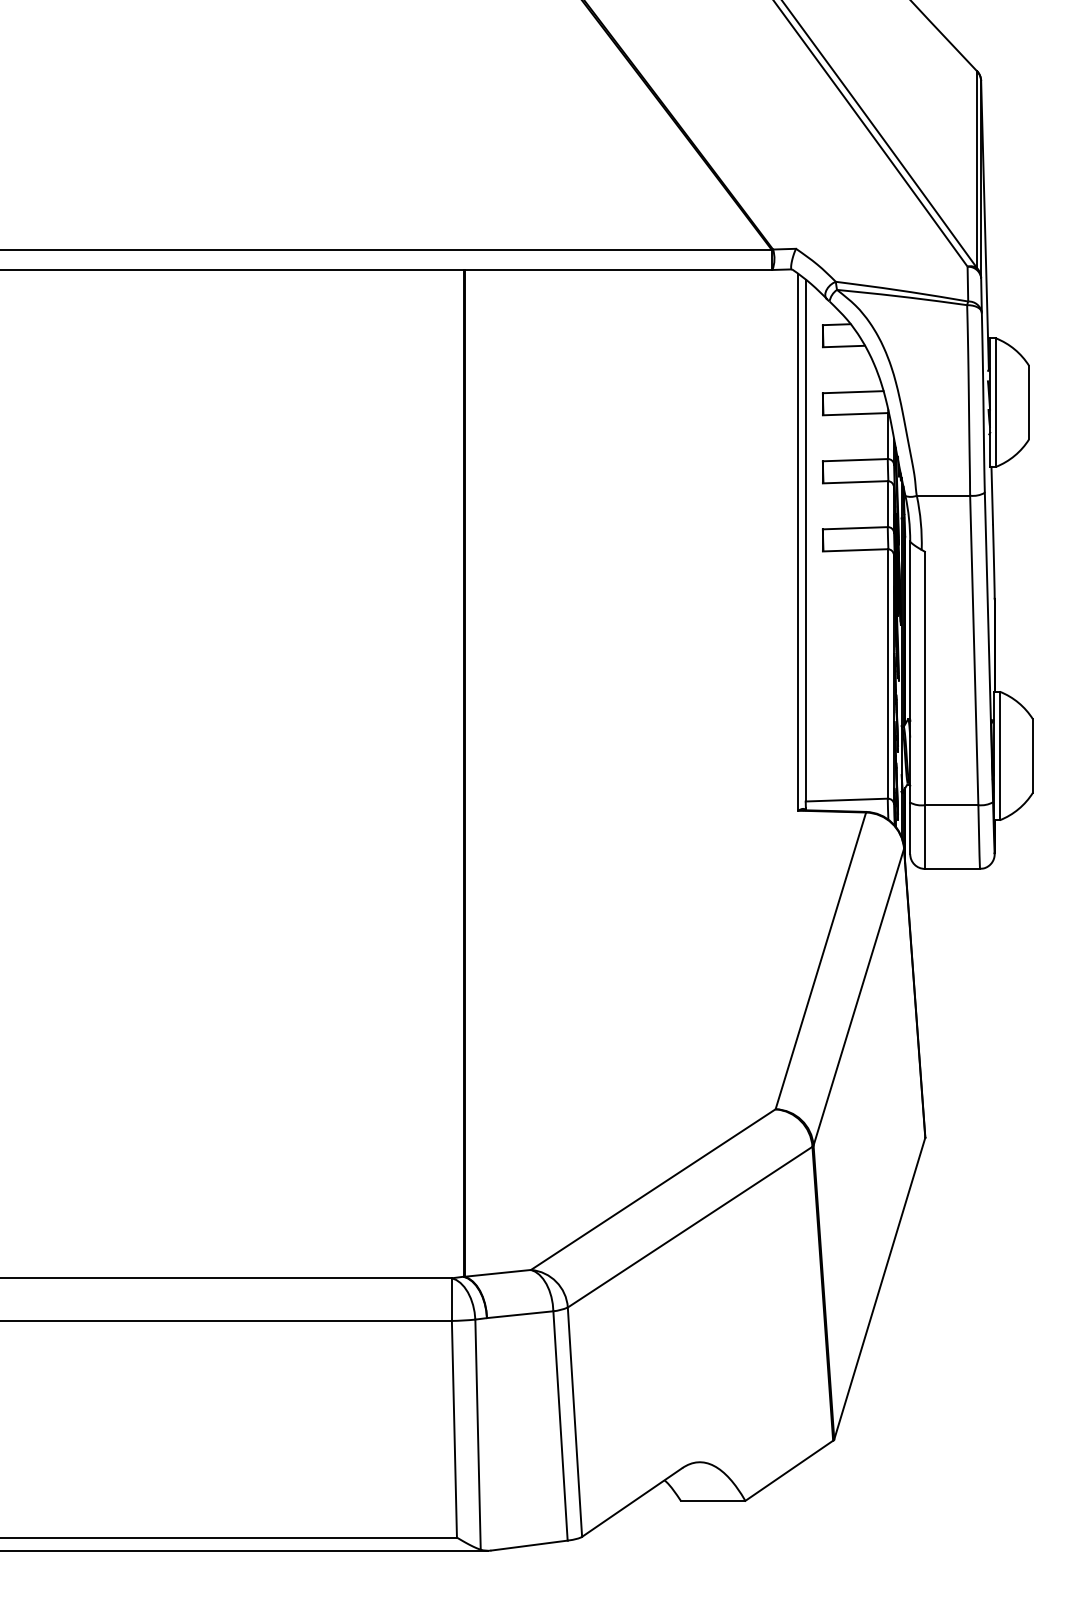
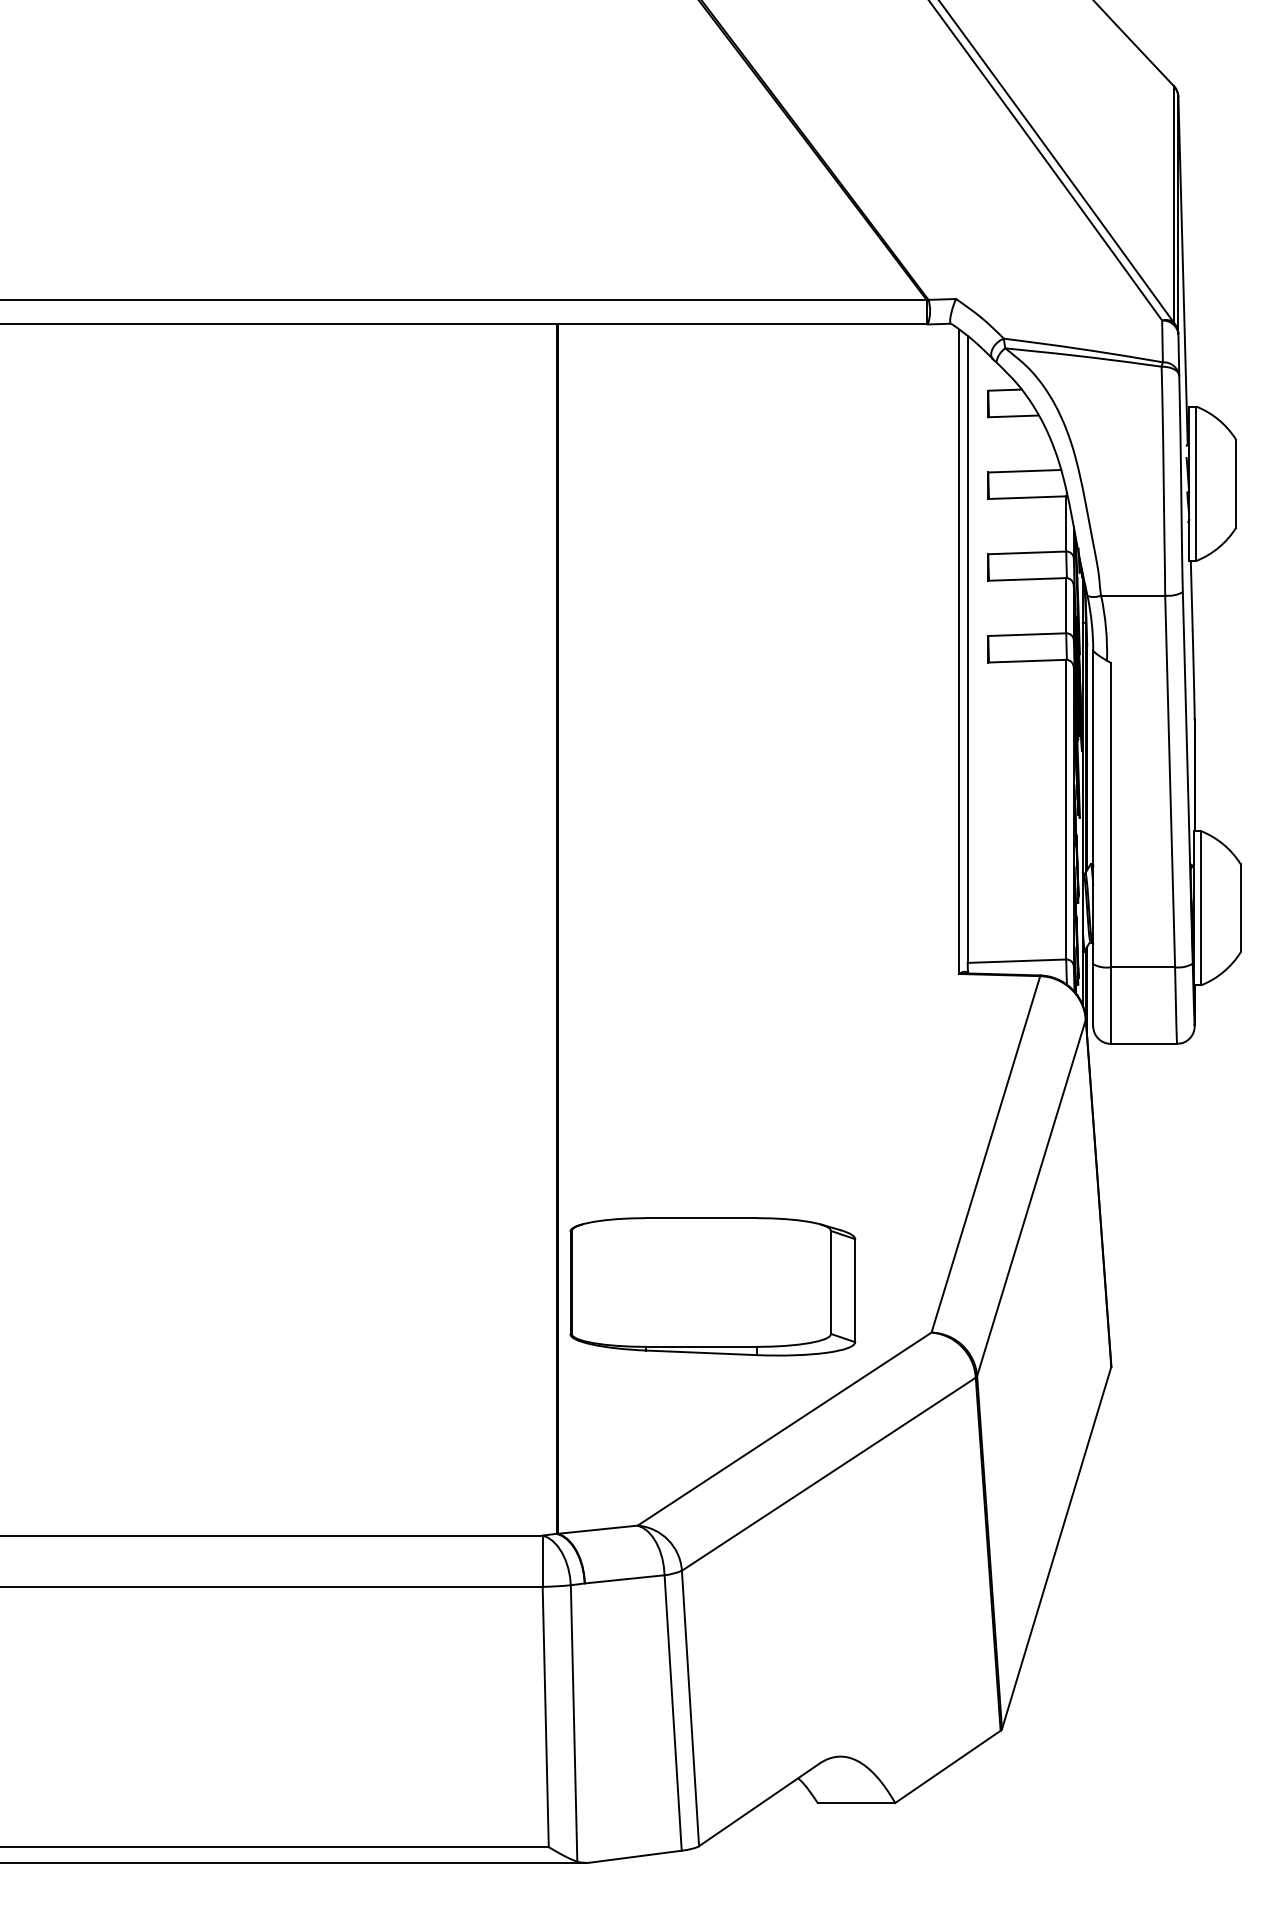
part: (593, 1071) -> (712, 1287), added

